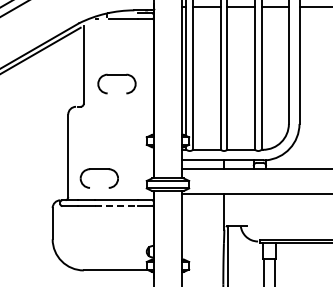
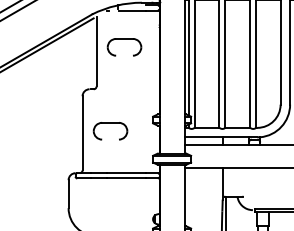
part: (116, 75) -> (124, 39), moved
part: (98, 169) -> (109, 123), moved
line: (116, 206) -> (125, 178), dashed -> solid

